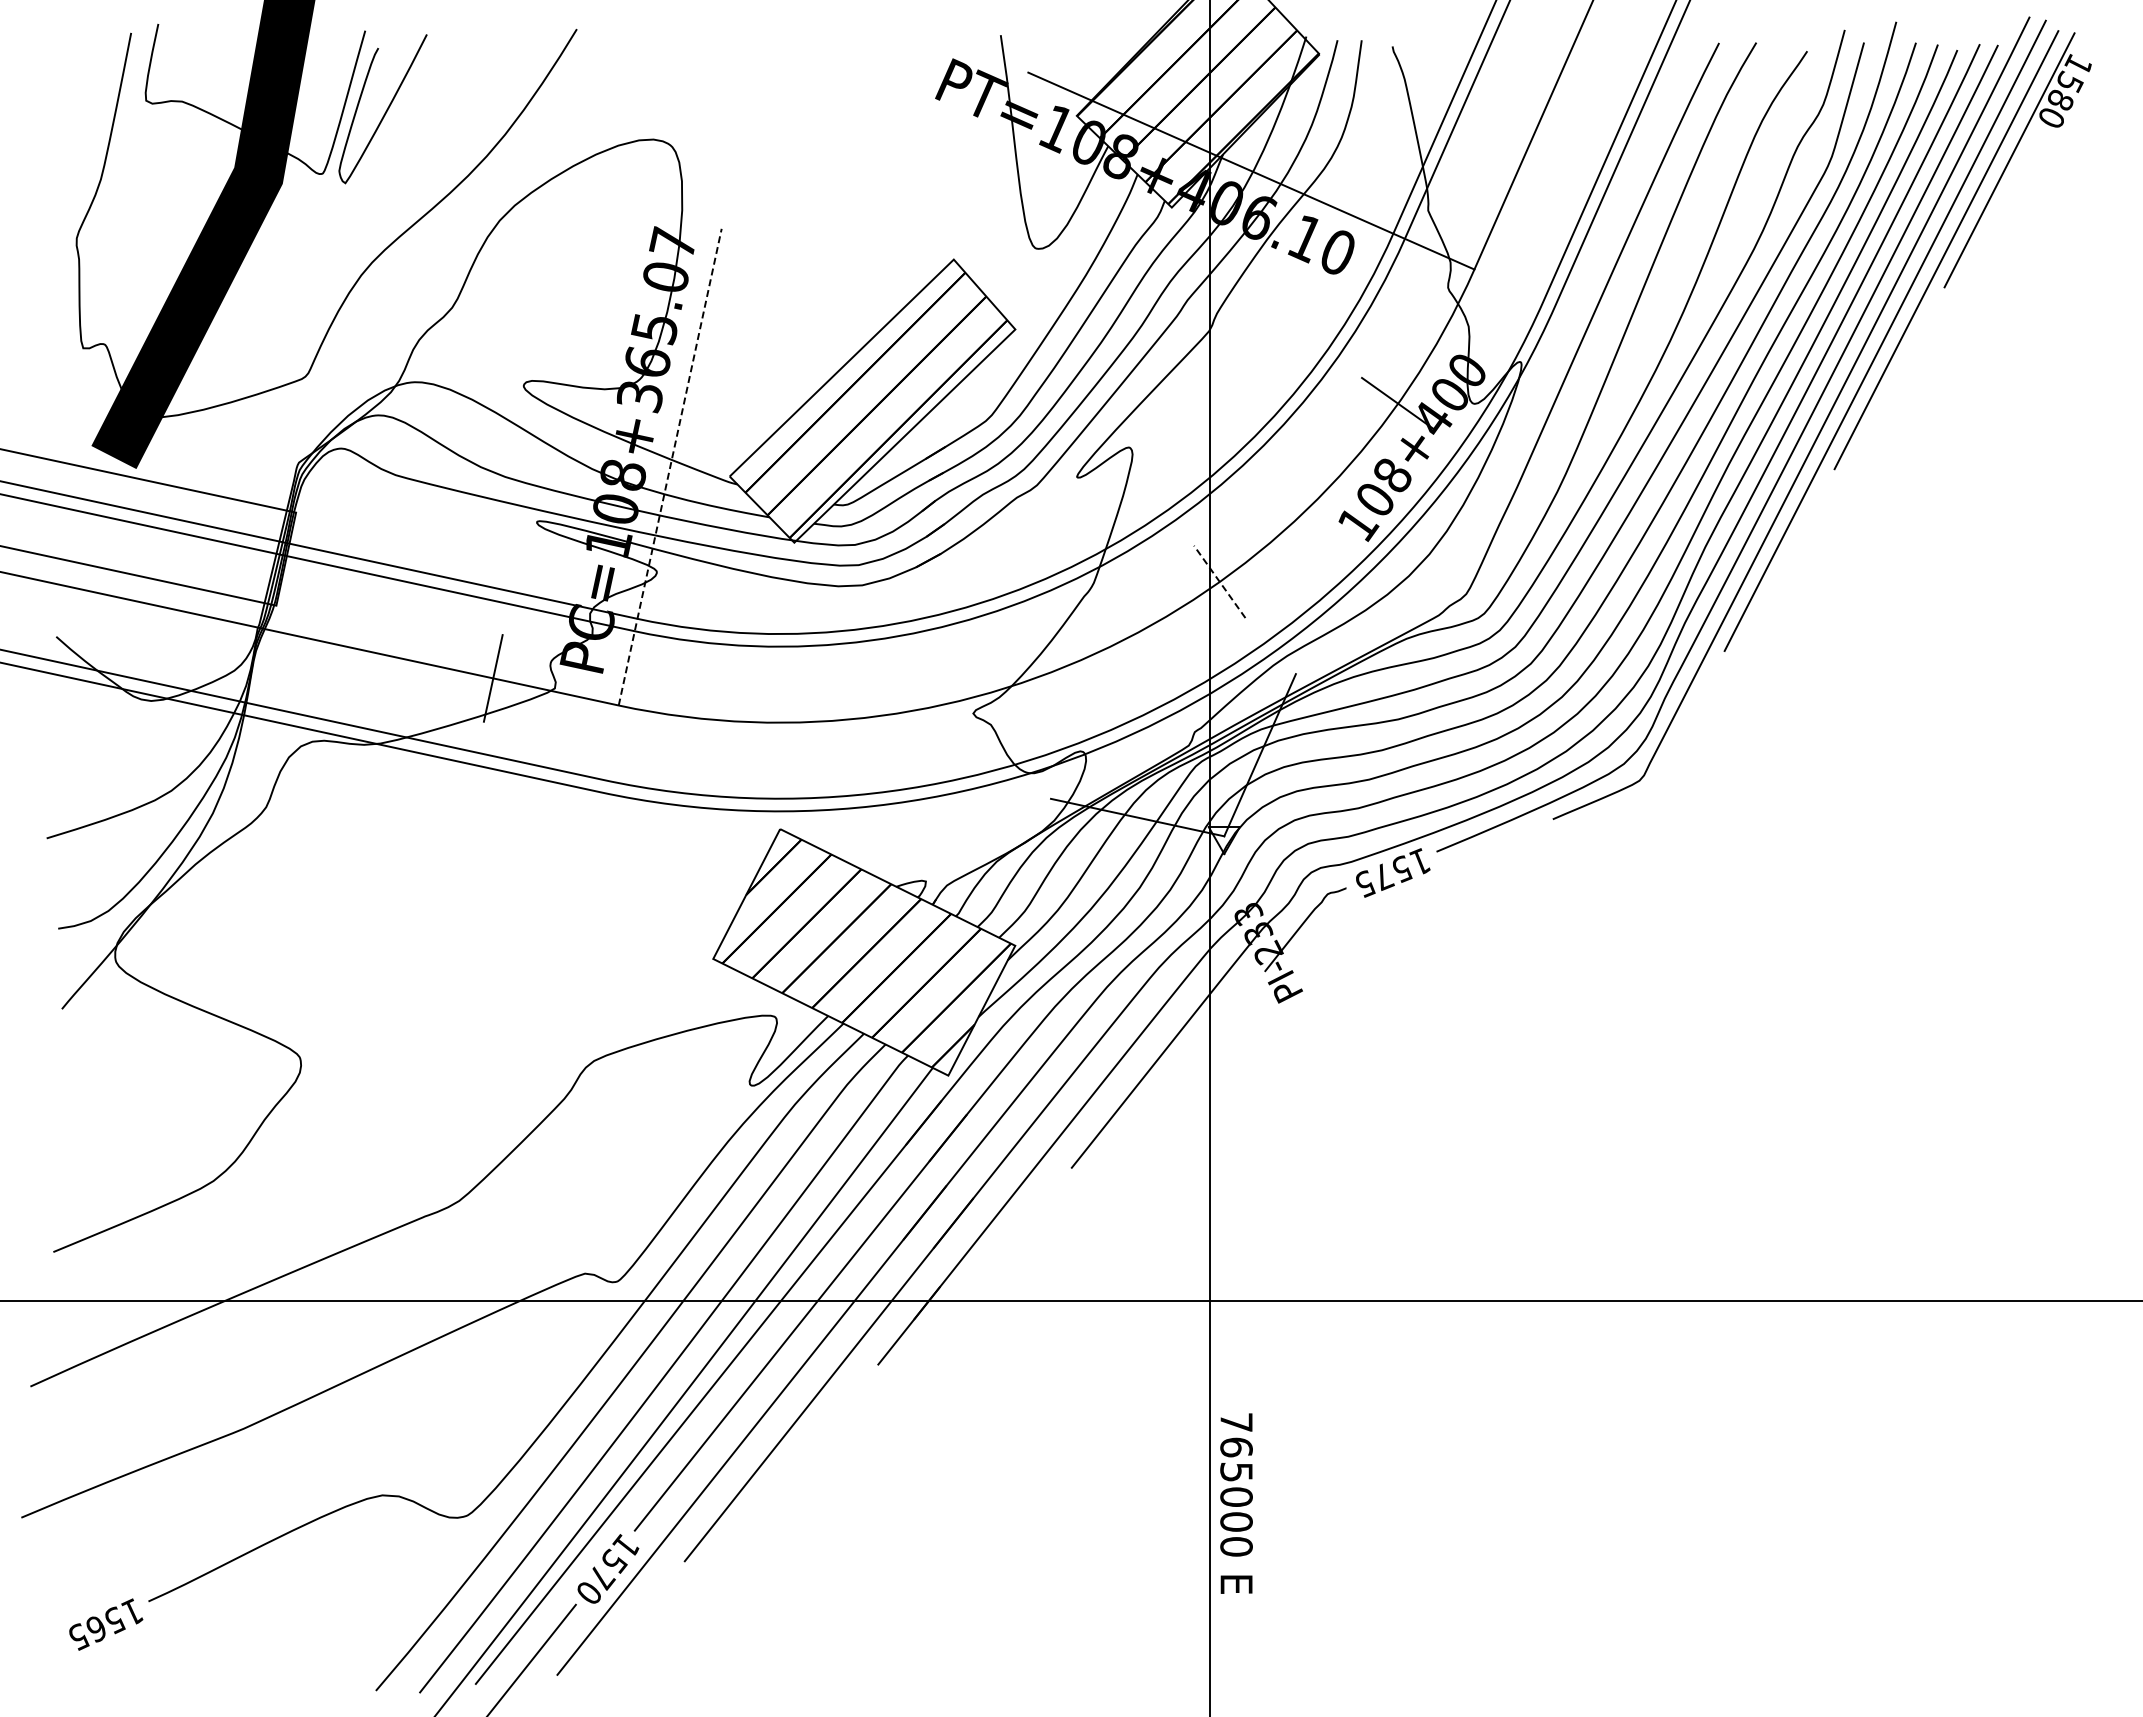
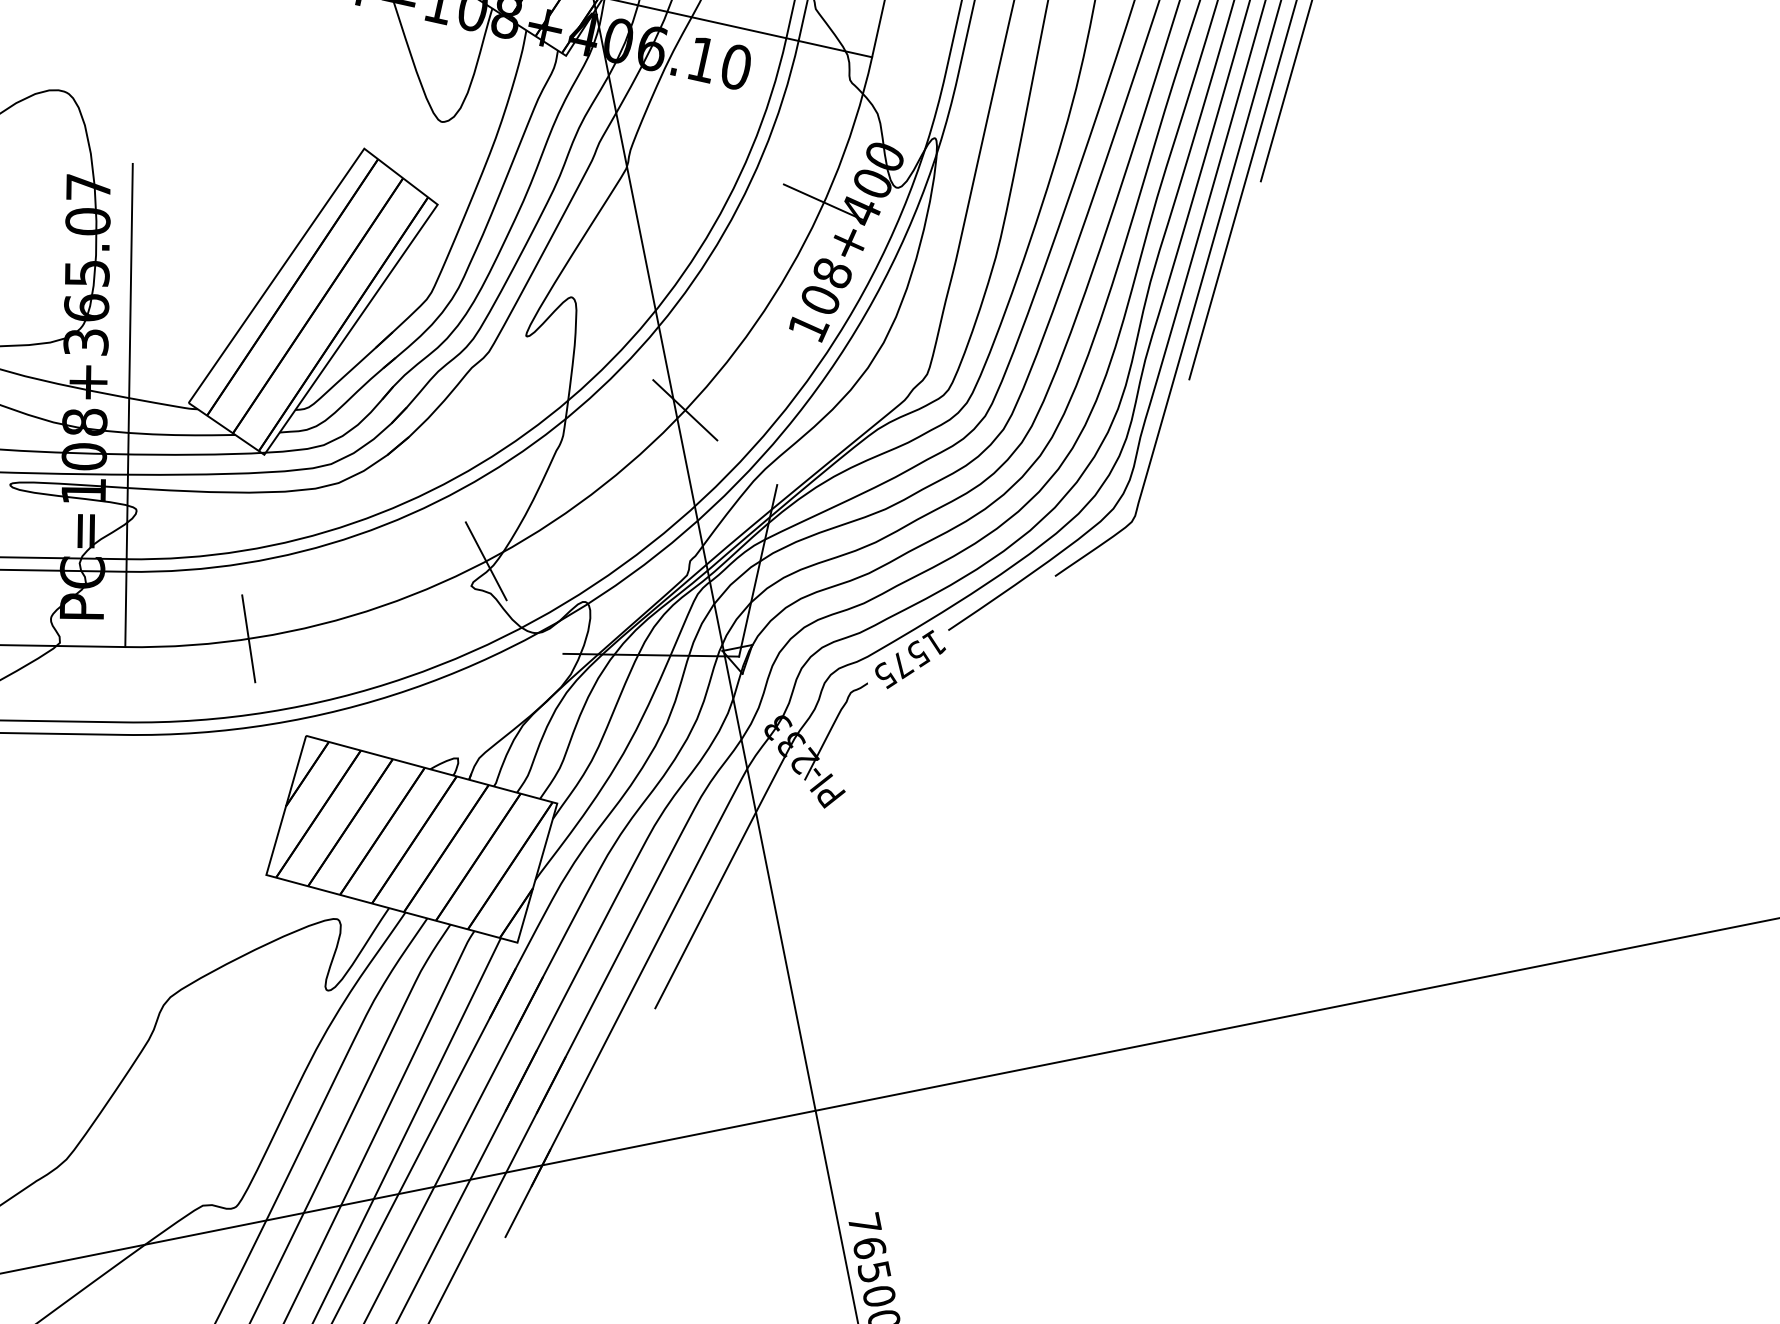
line: (670, 467) -> (129, 405), dashed -> solid
line: (1219, 581) -> (684, 409), dashed -> solid
line: (992, 691) -> (485, 560), added
line: (742, 721) -> (248, 638), added

